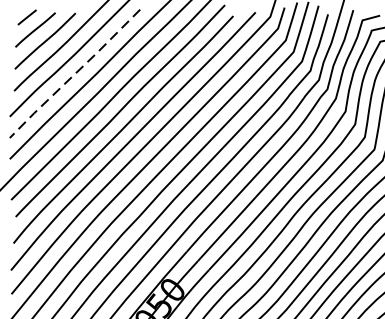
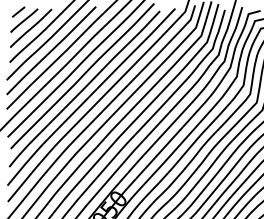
line: (75, 74) -> (51, 51), dashed -> solid

